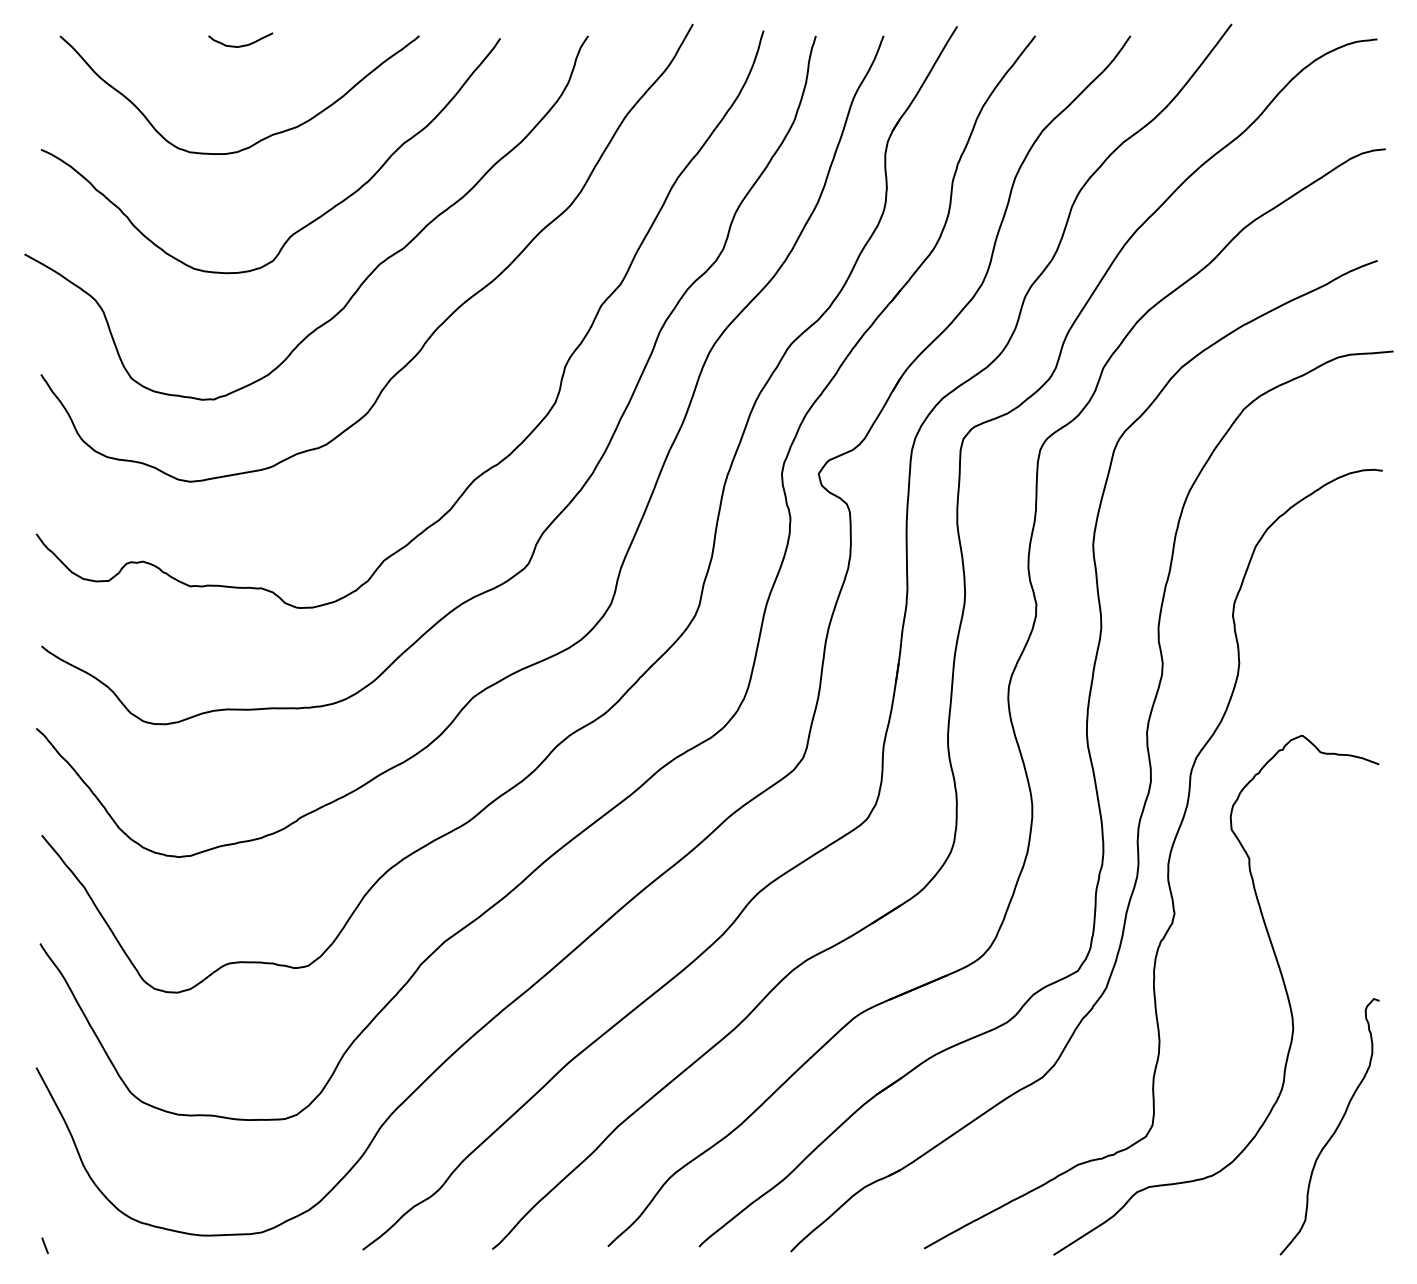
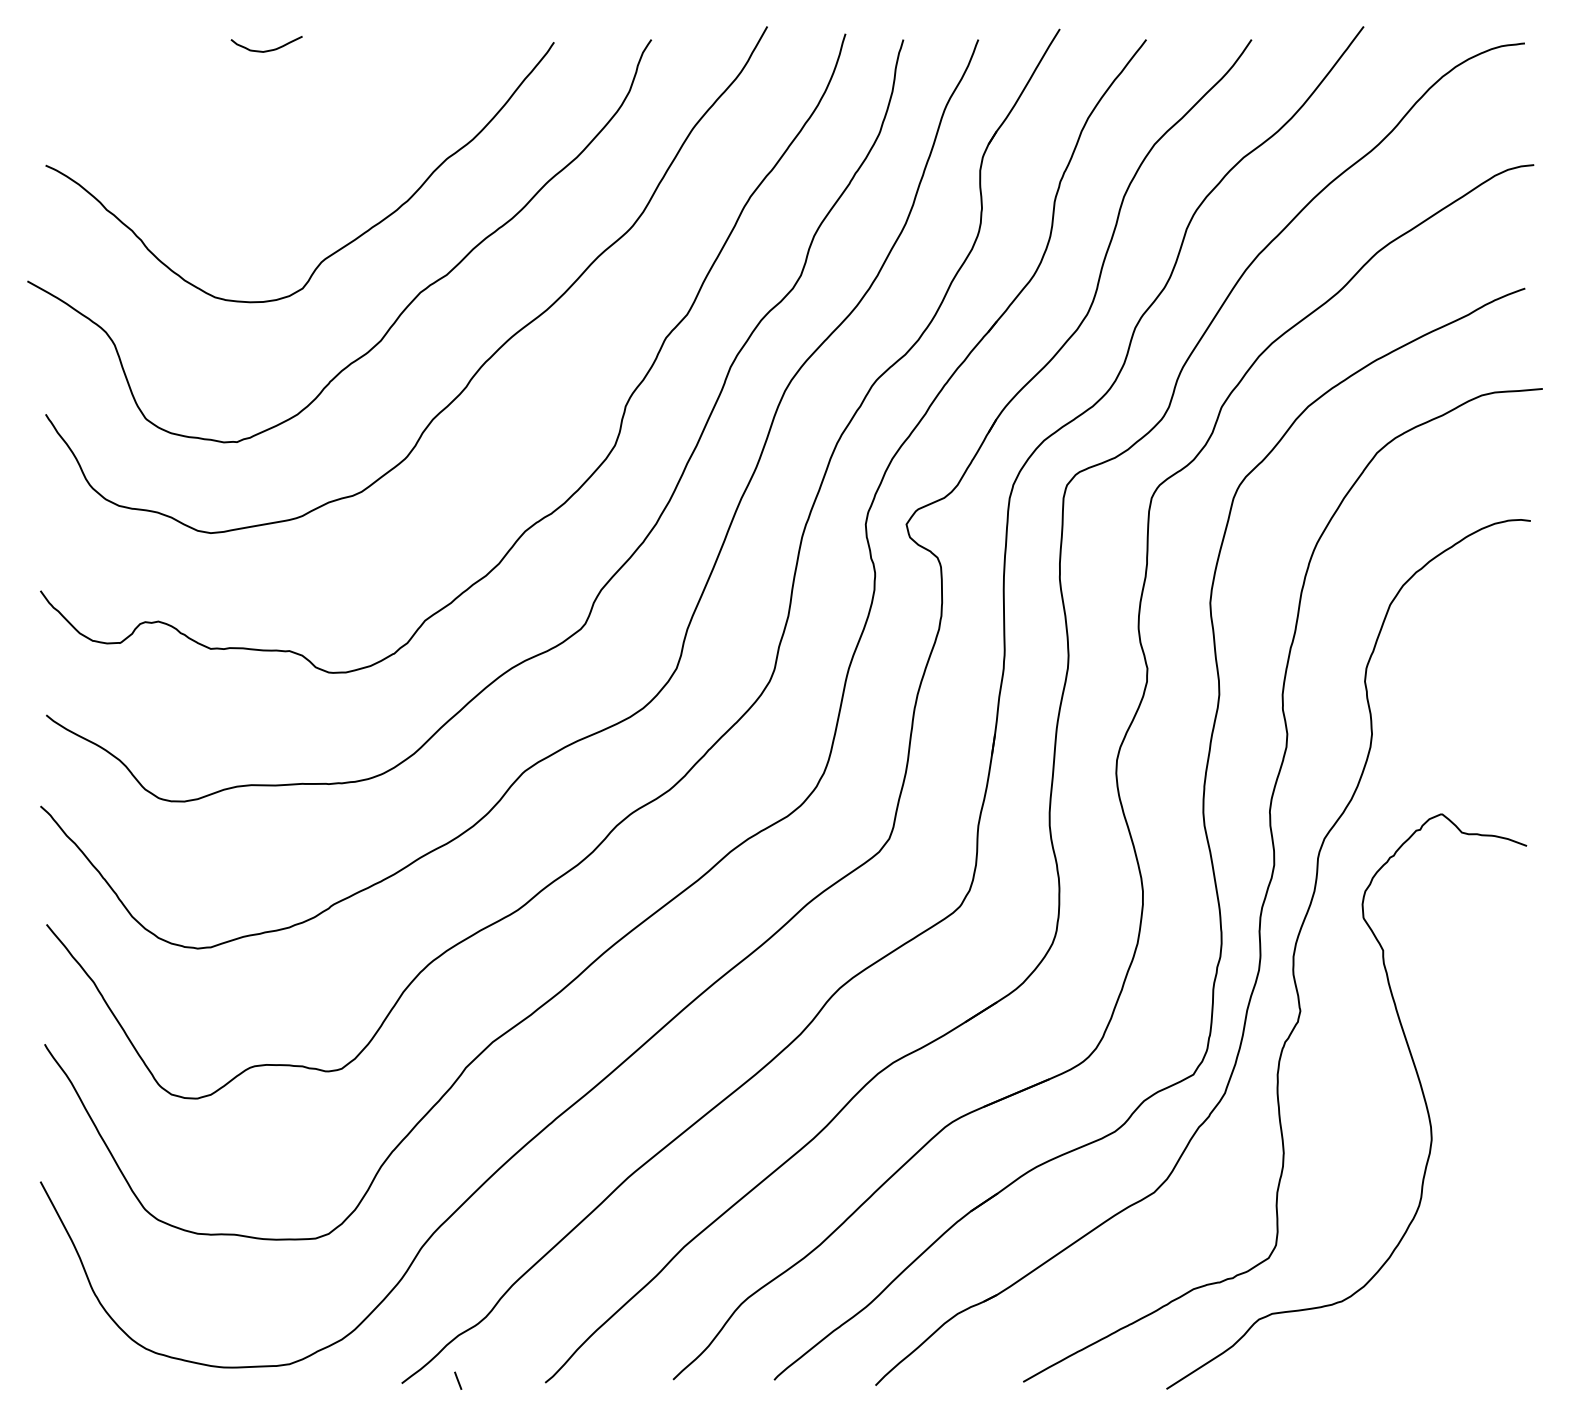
curve: (262, 138) -> (290, 153), removed
curve: (1335, 1128) -> (1478, 1249), removed
line: (45, 1245) -> (458, 1380), moved

